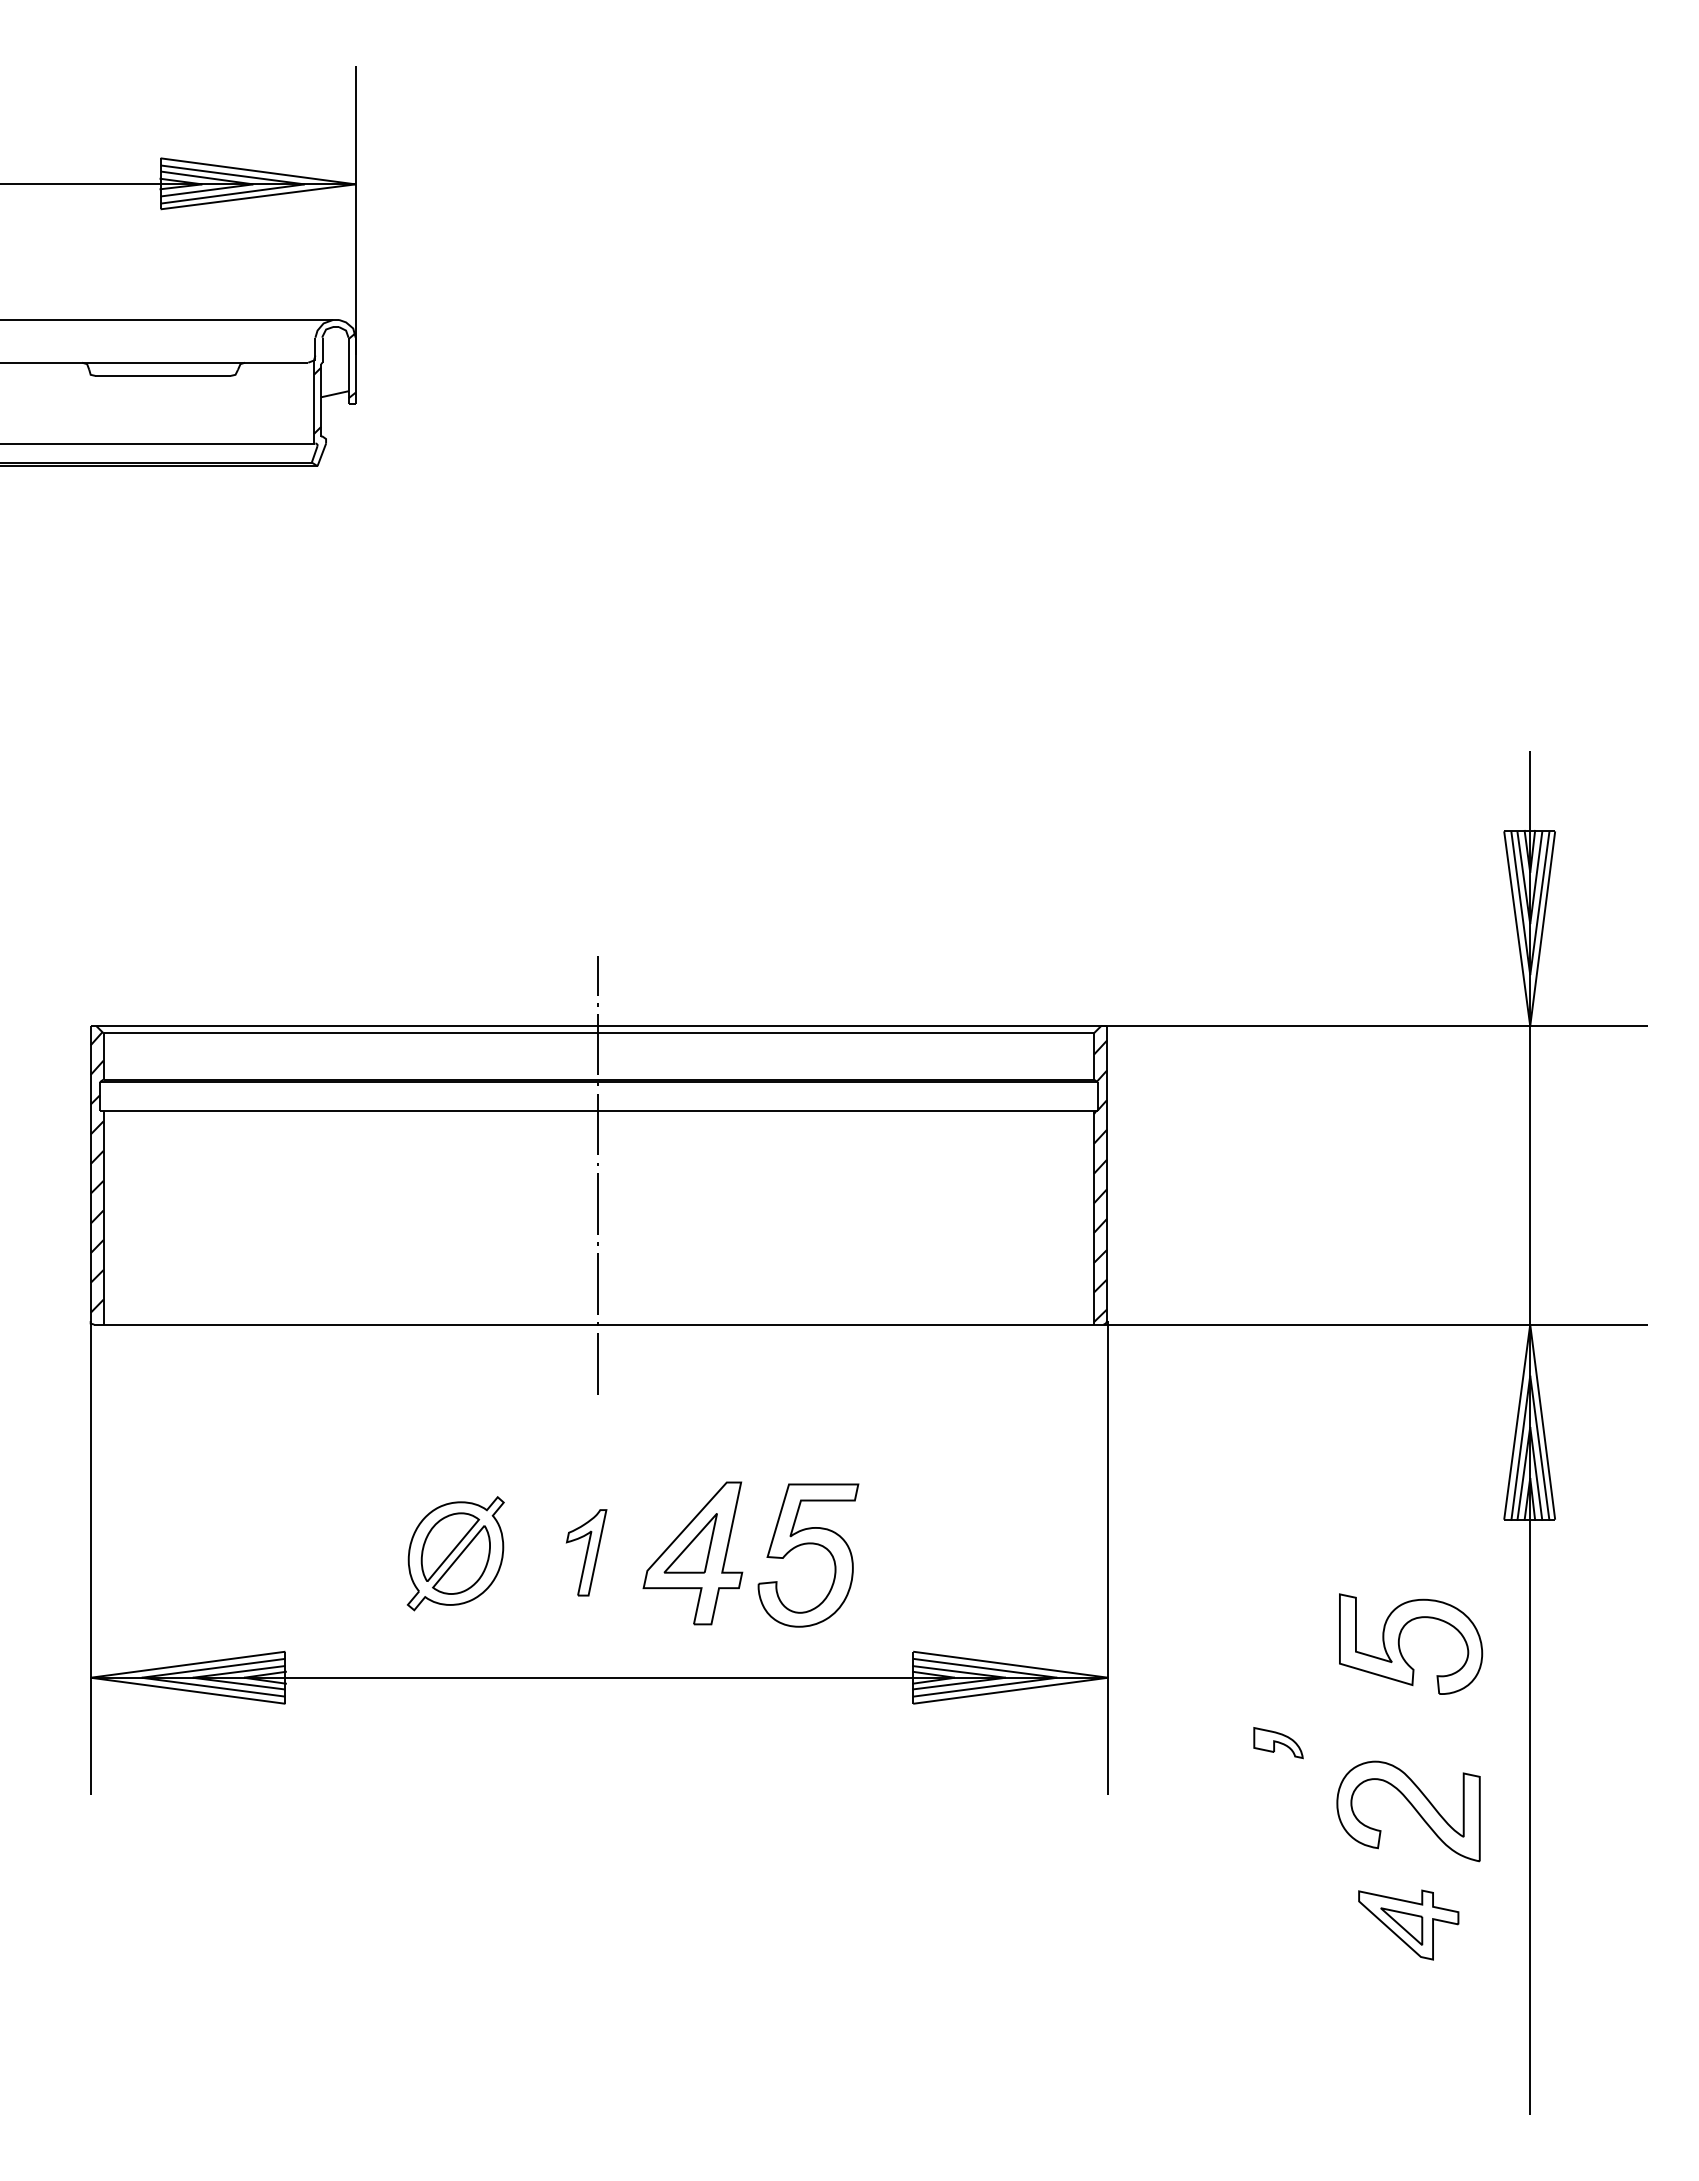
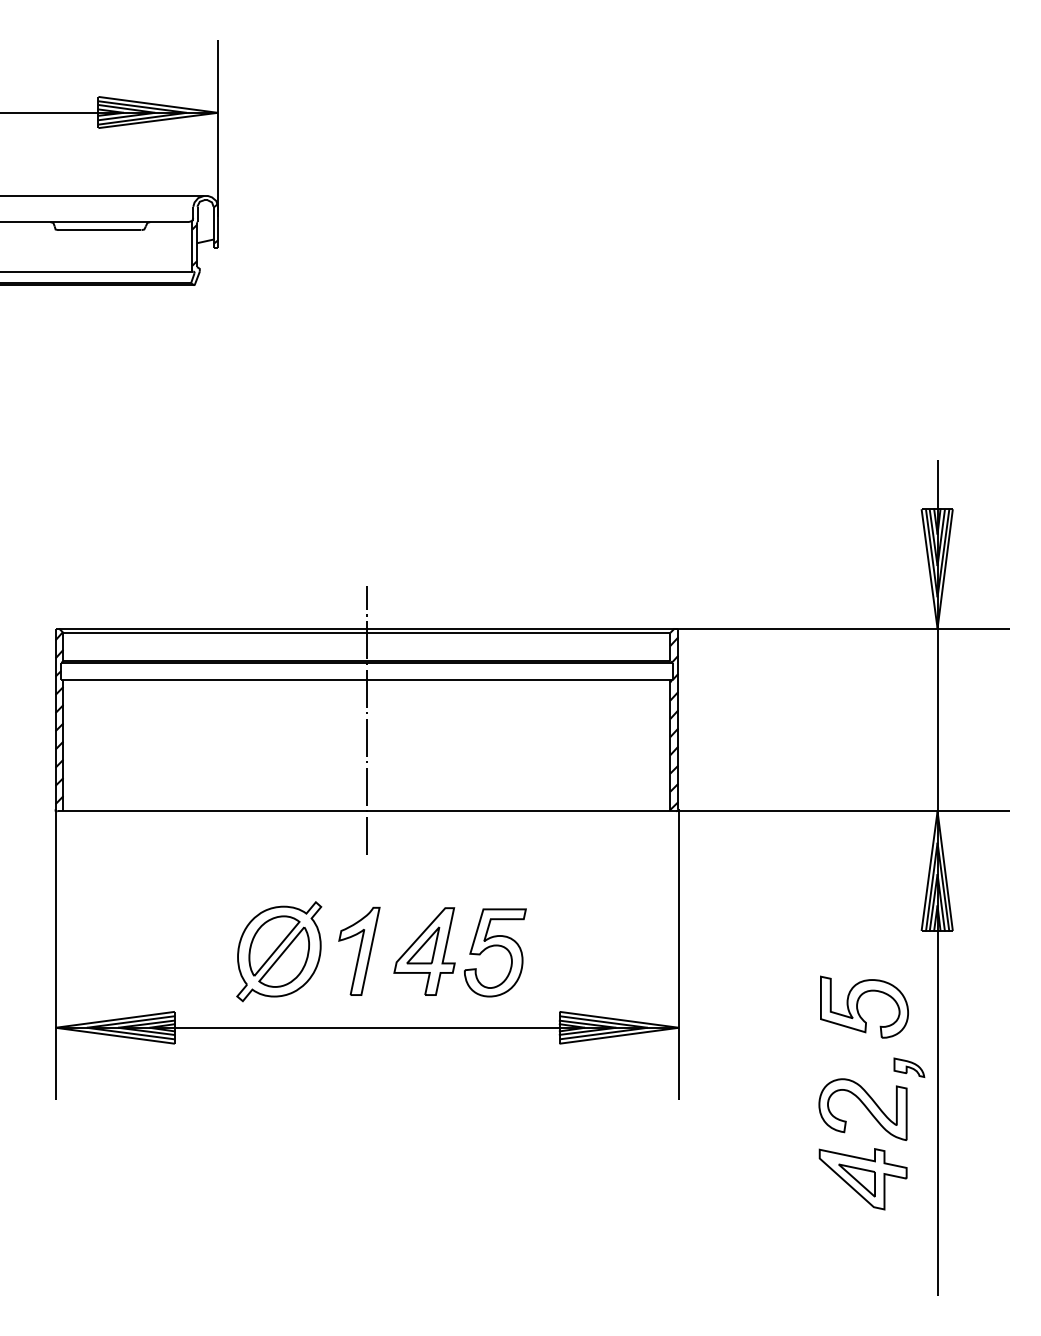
part: (586, 1551) -> (359, 950), size x1.67
part: (456, 1553) -> (279, 951), size x1.43
part: (1278, 1742) -> (909, 1067), moved
part: (1407, 1925) -> (862, 1179), size x1.43

